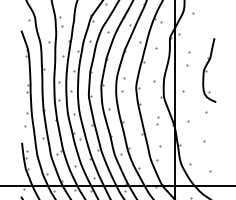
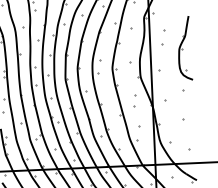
part: (157, 120) -> (135, 100), size x1.6

